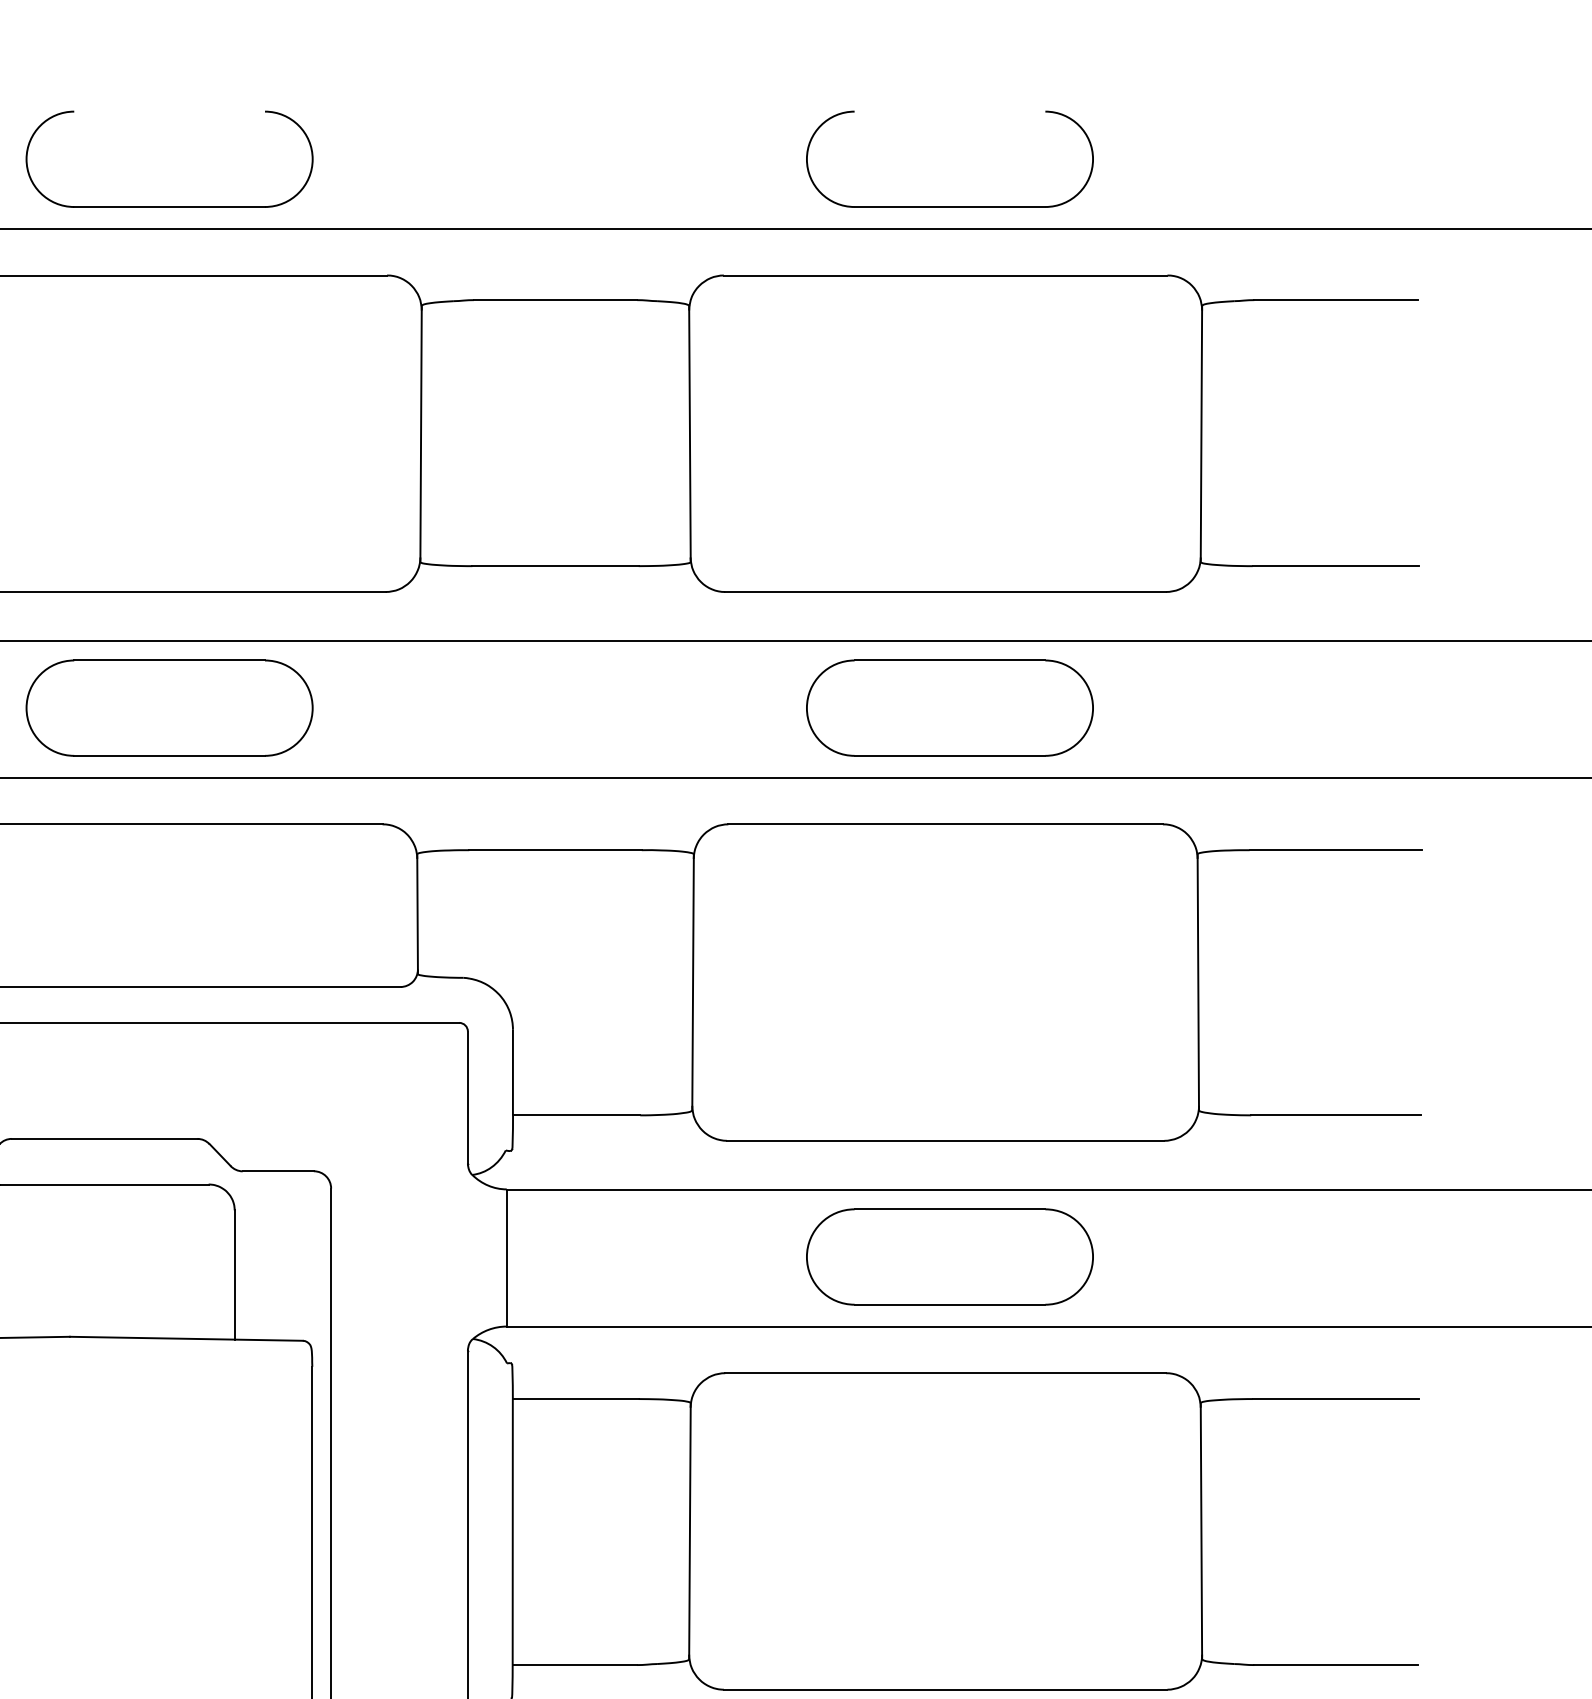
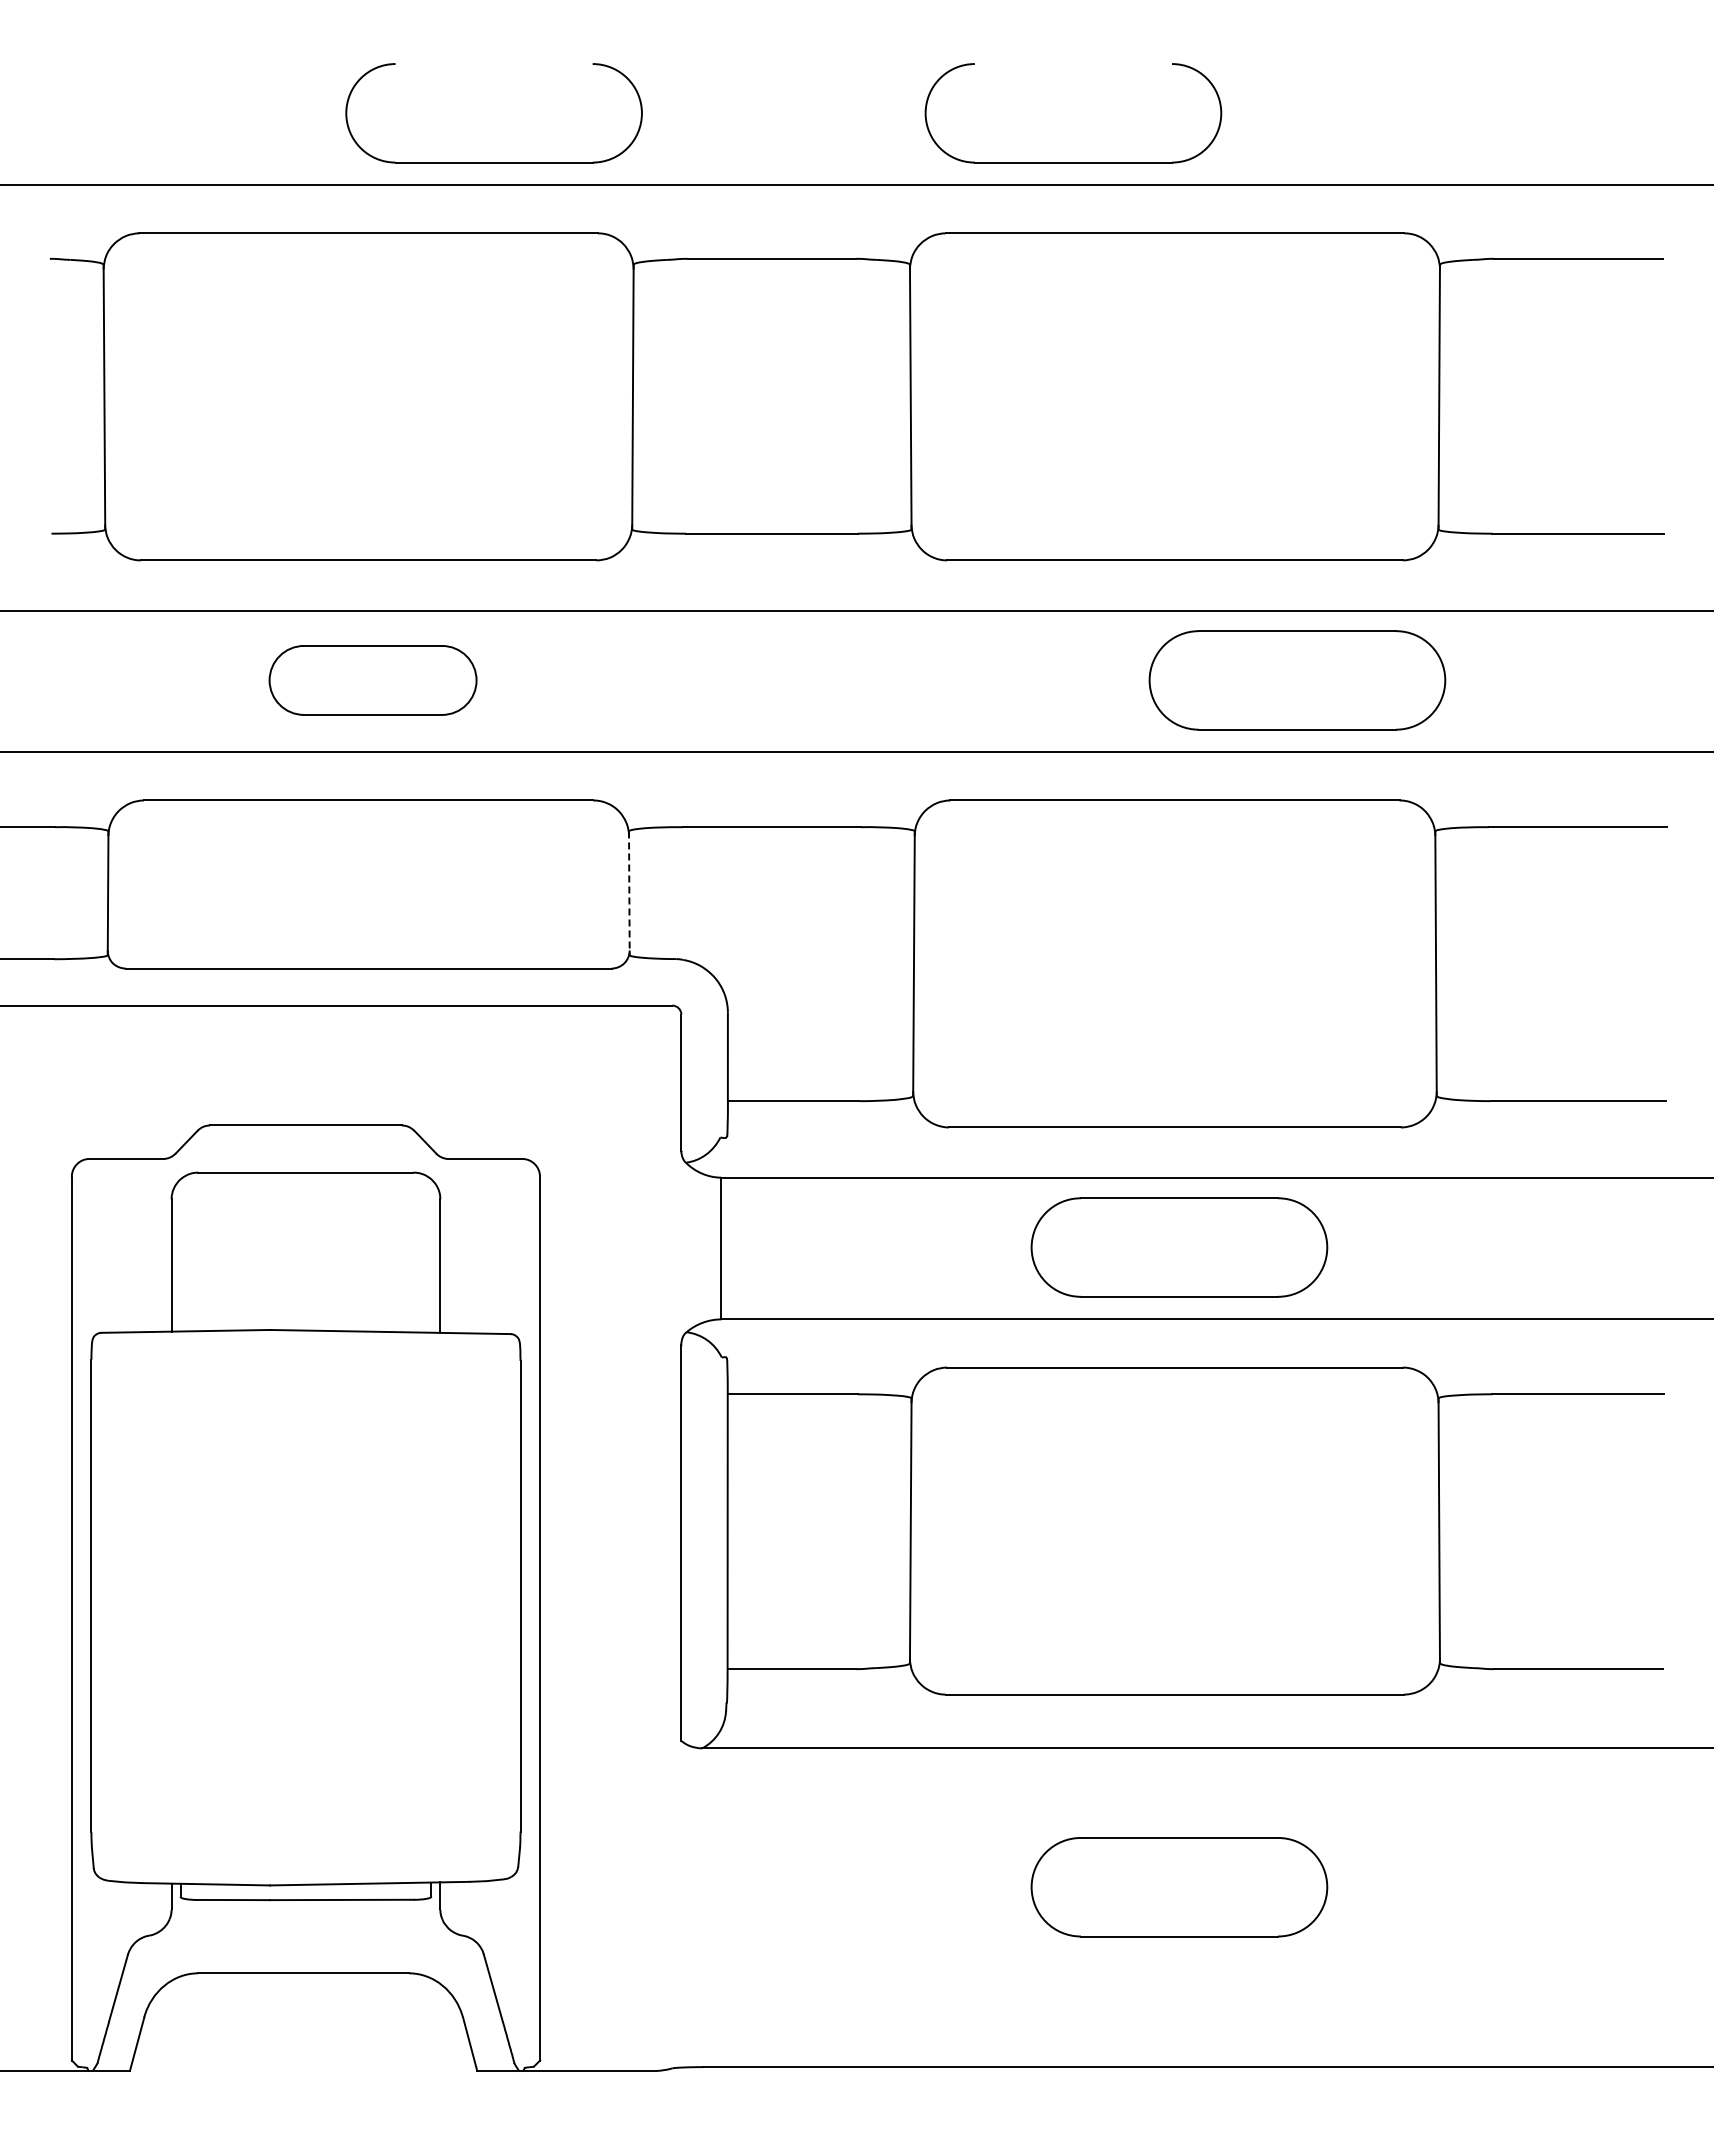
part: (169, 206) -> (493, 162), moved
part: (950, 206) -> (1073, 162), moved
part: (169, 708) -> (372, 680), size x0.7
part: (950, 708) -> (1297, 680), moved
line: (417, 914) -> (629, 893), solid -> dashed

